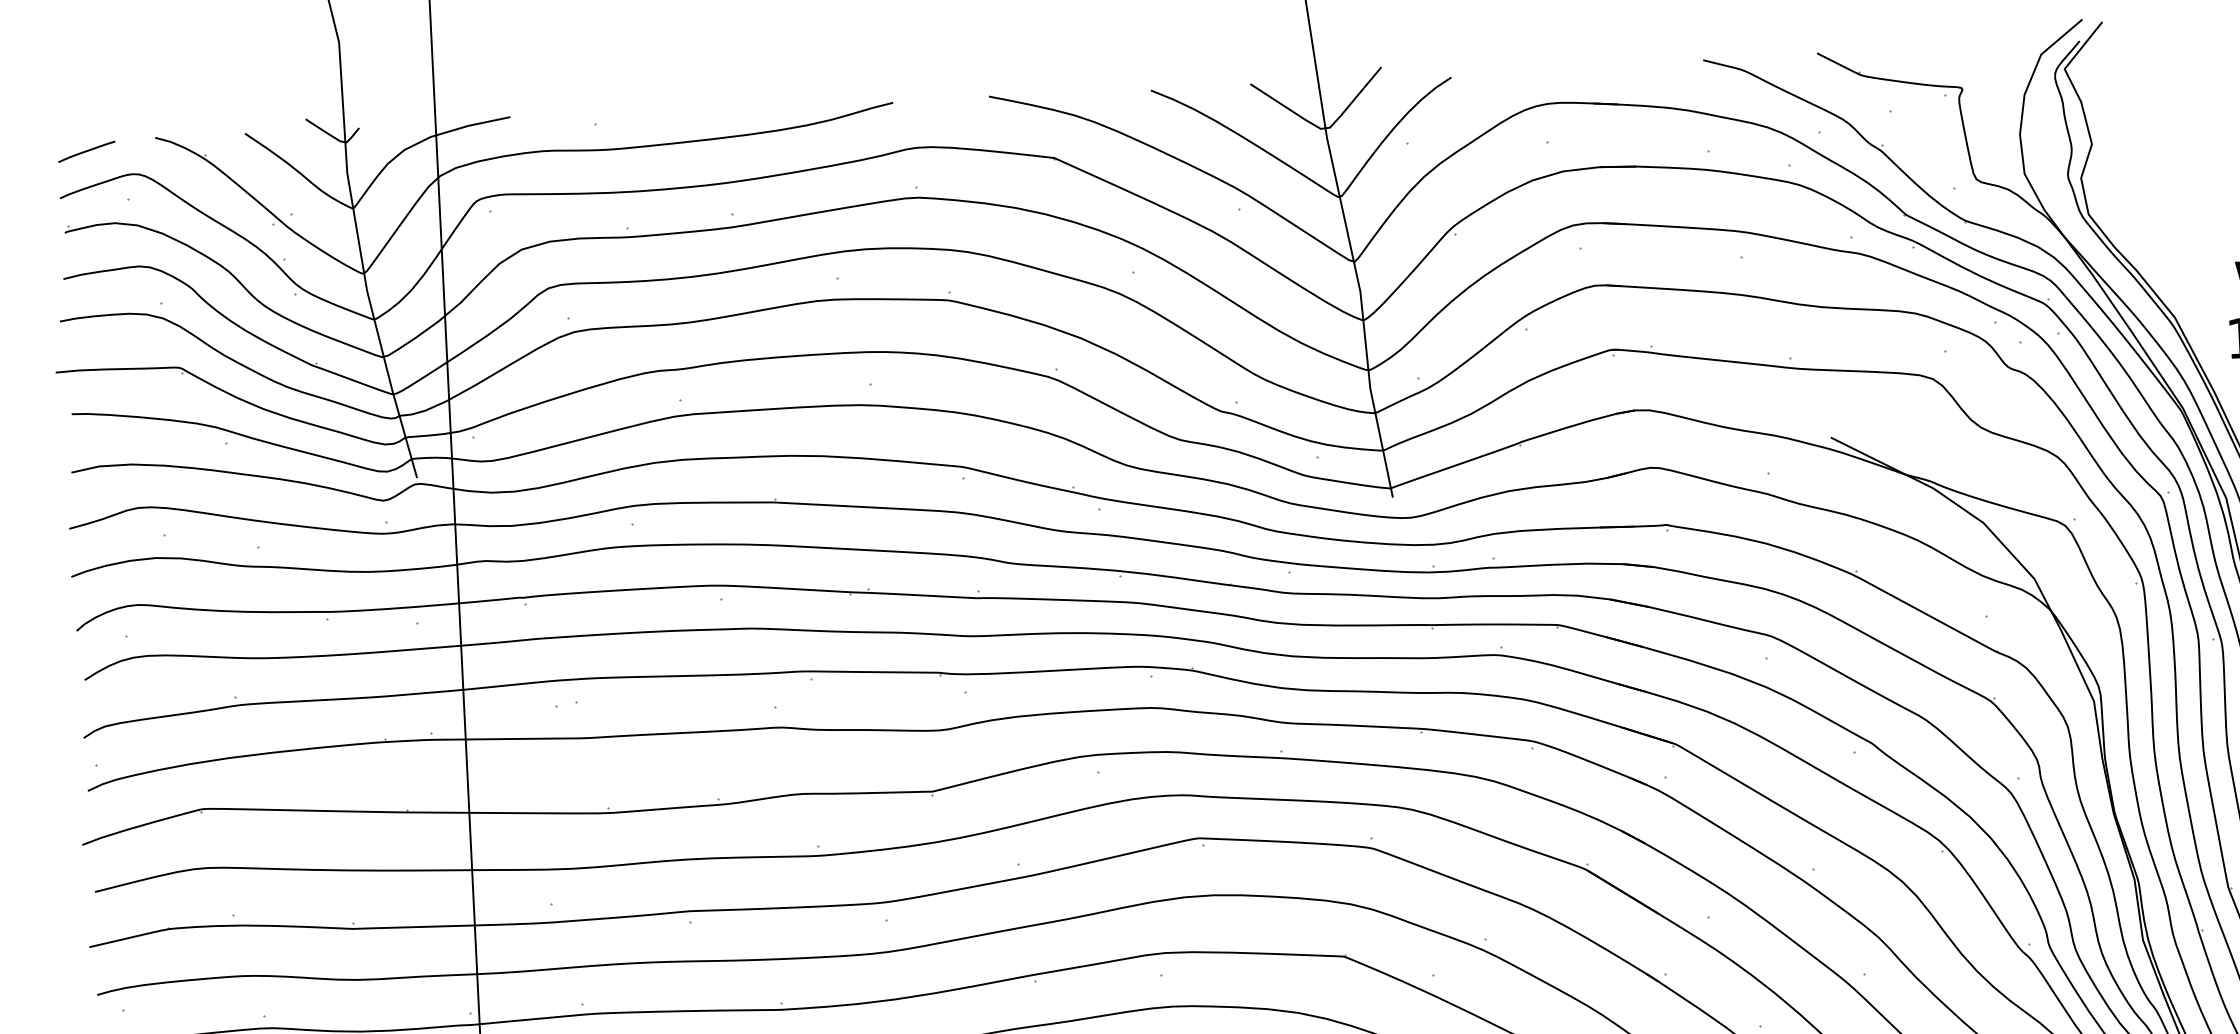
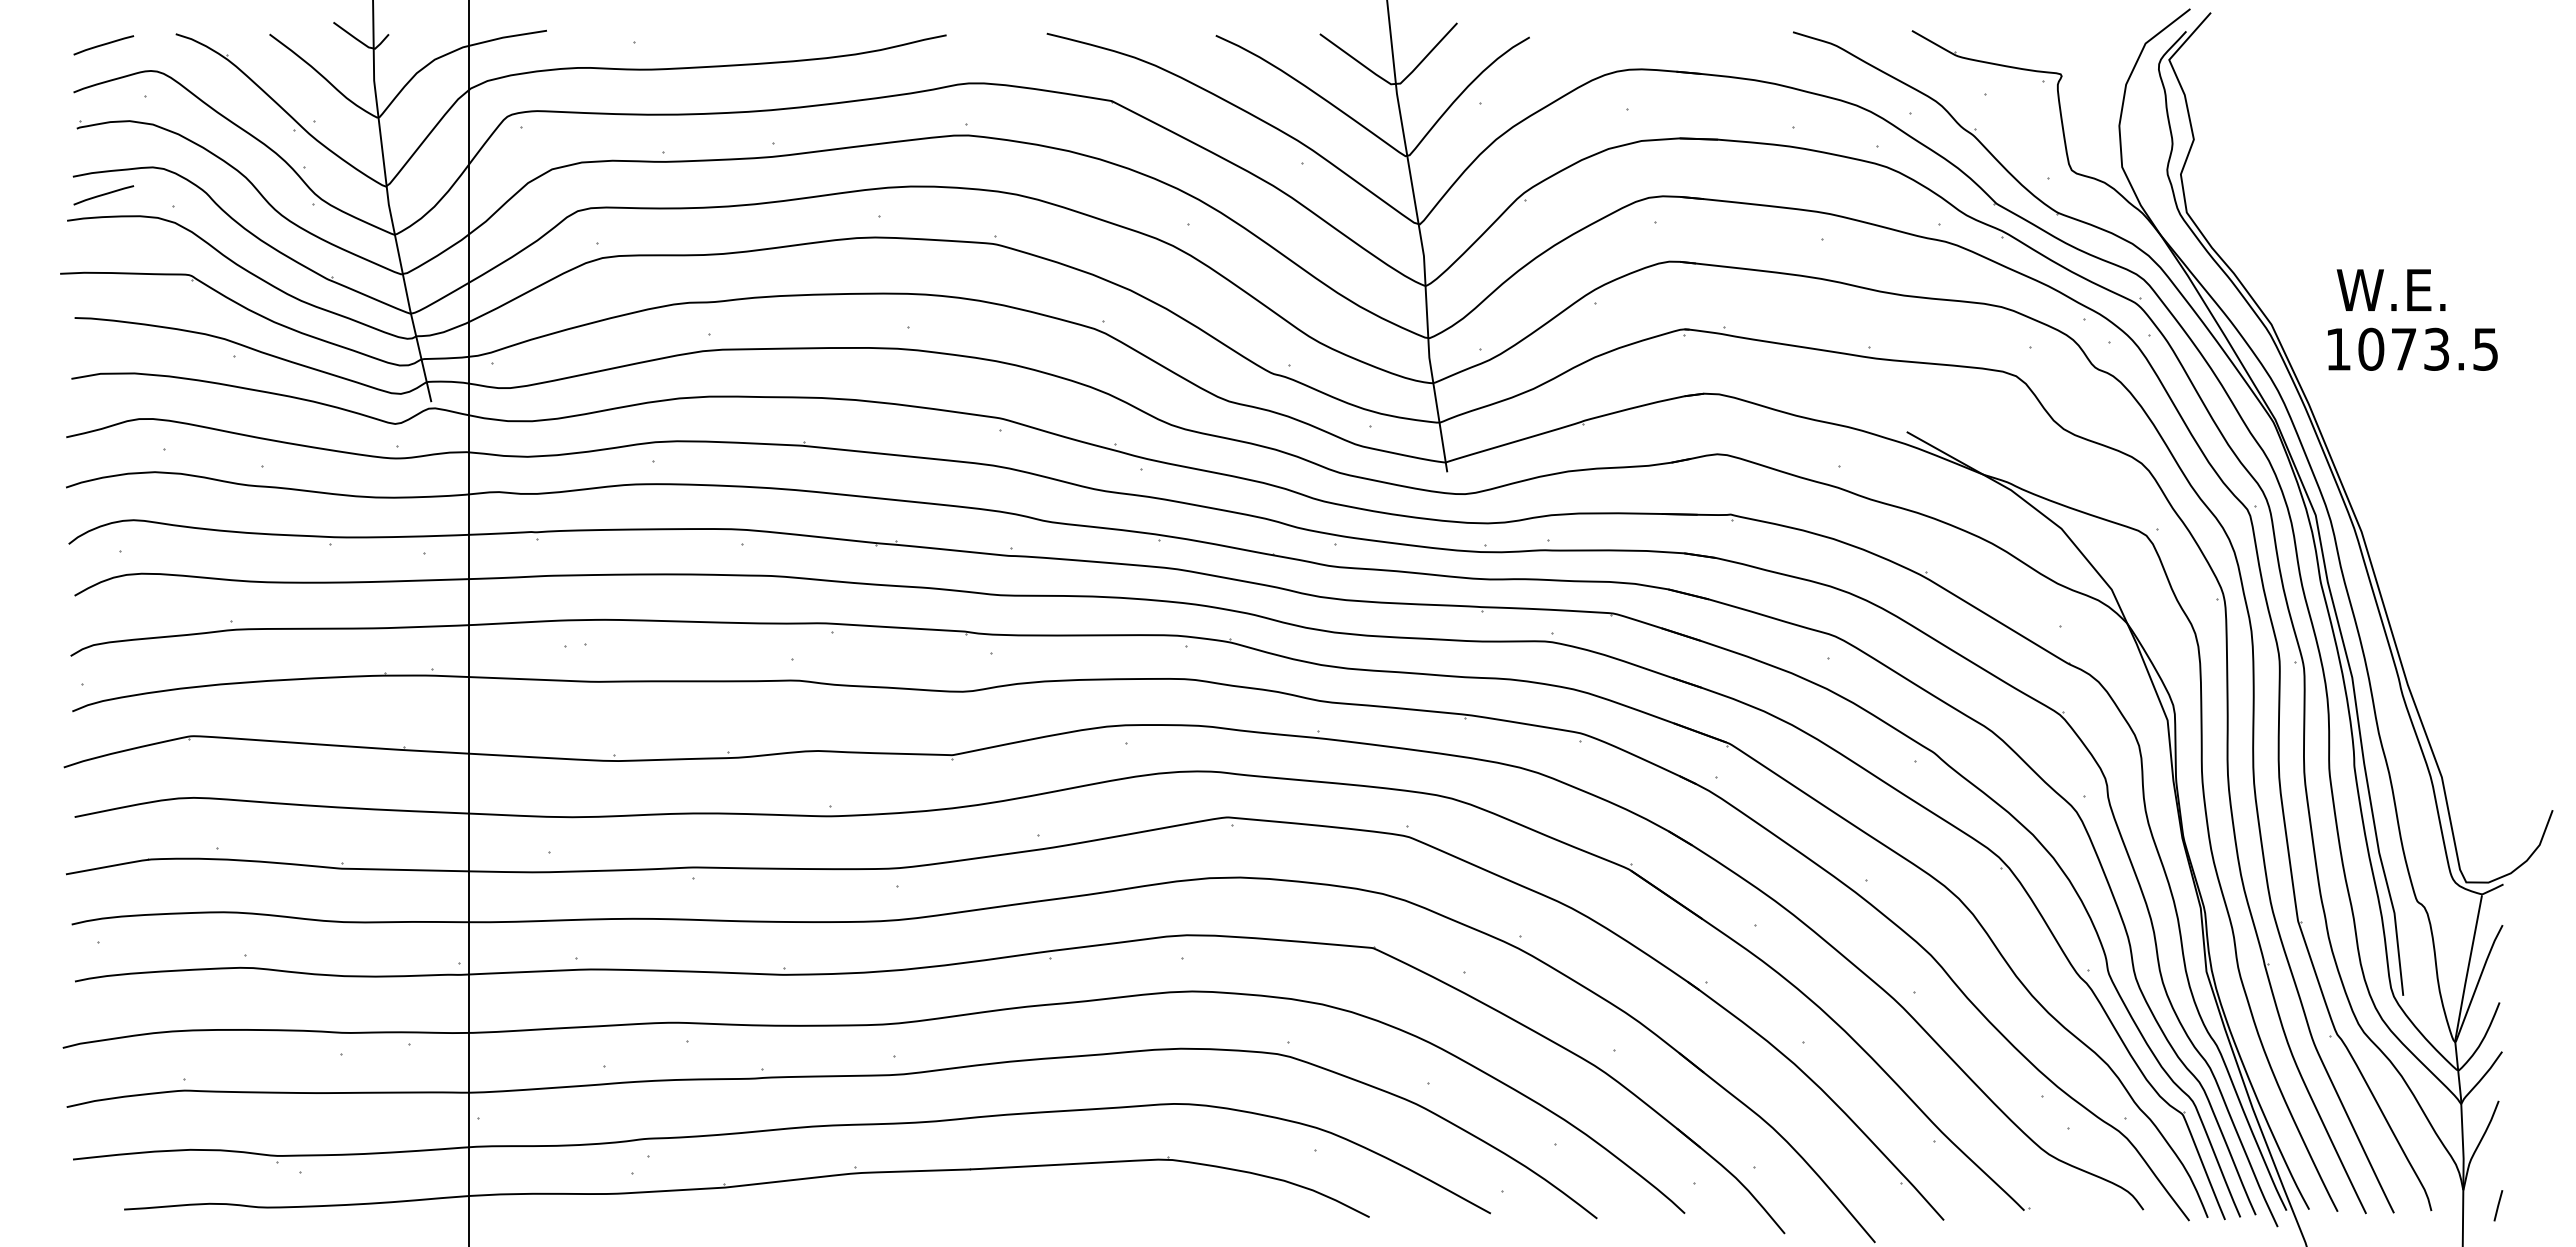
curve: (93, 295) -> (103, 195), added

